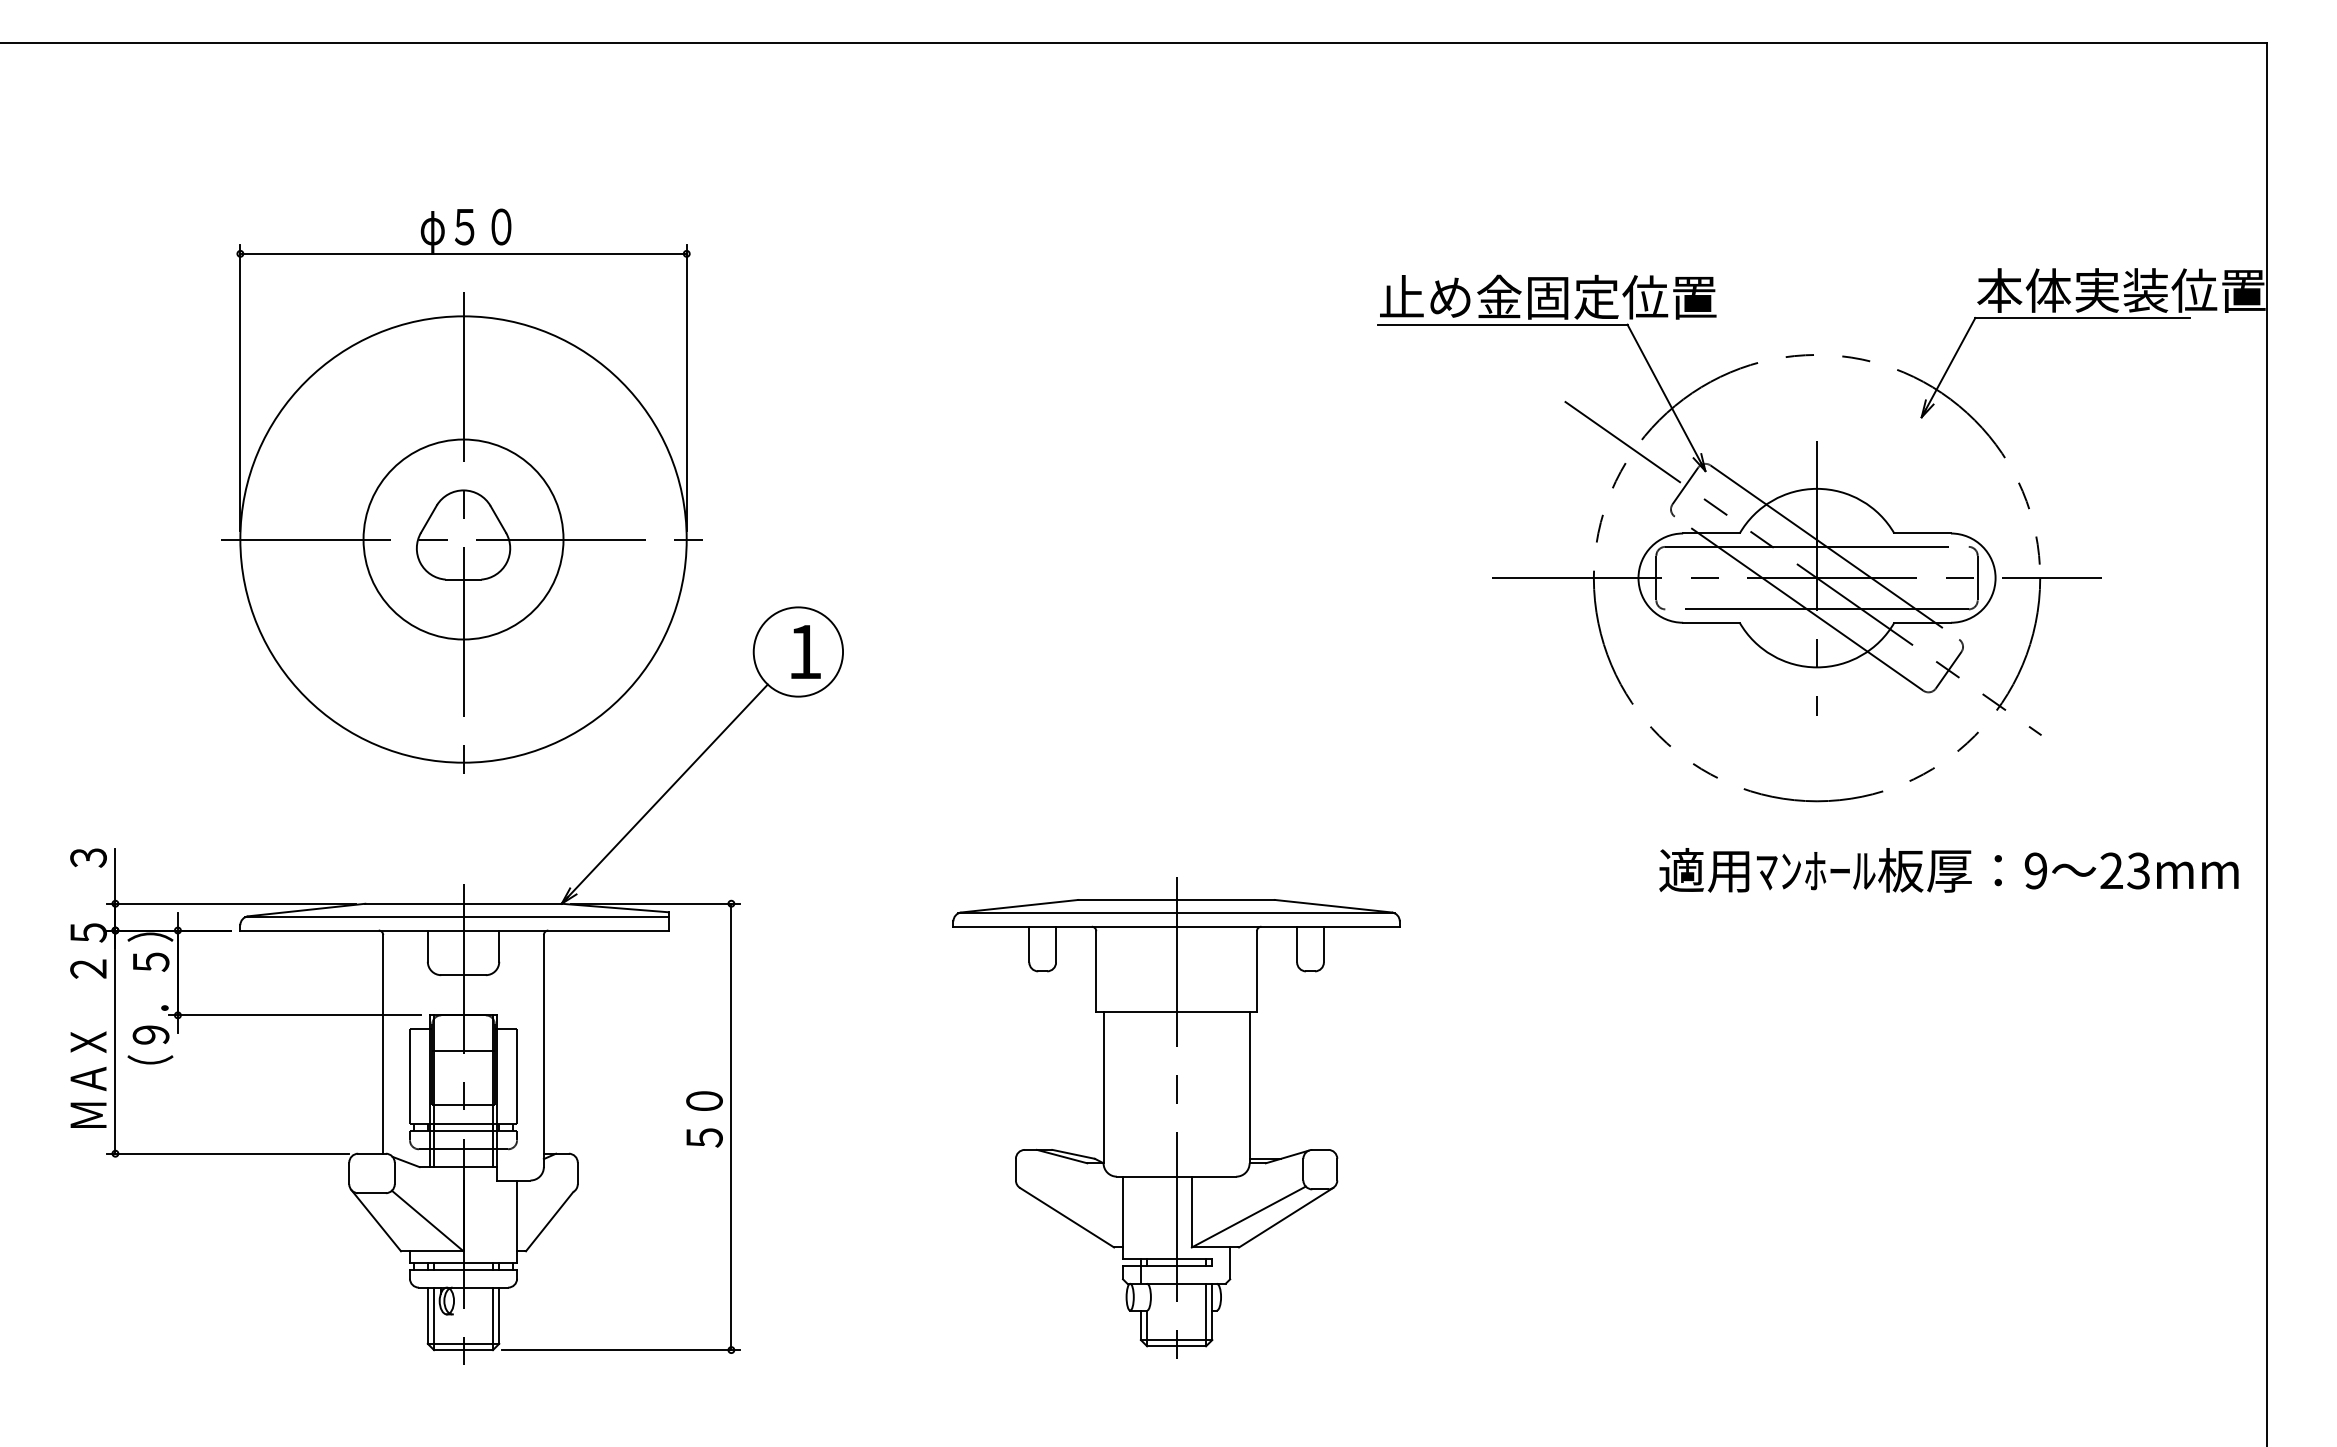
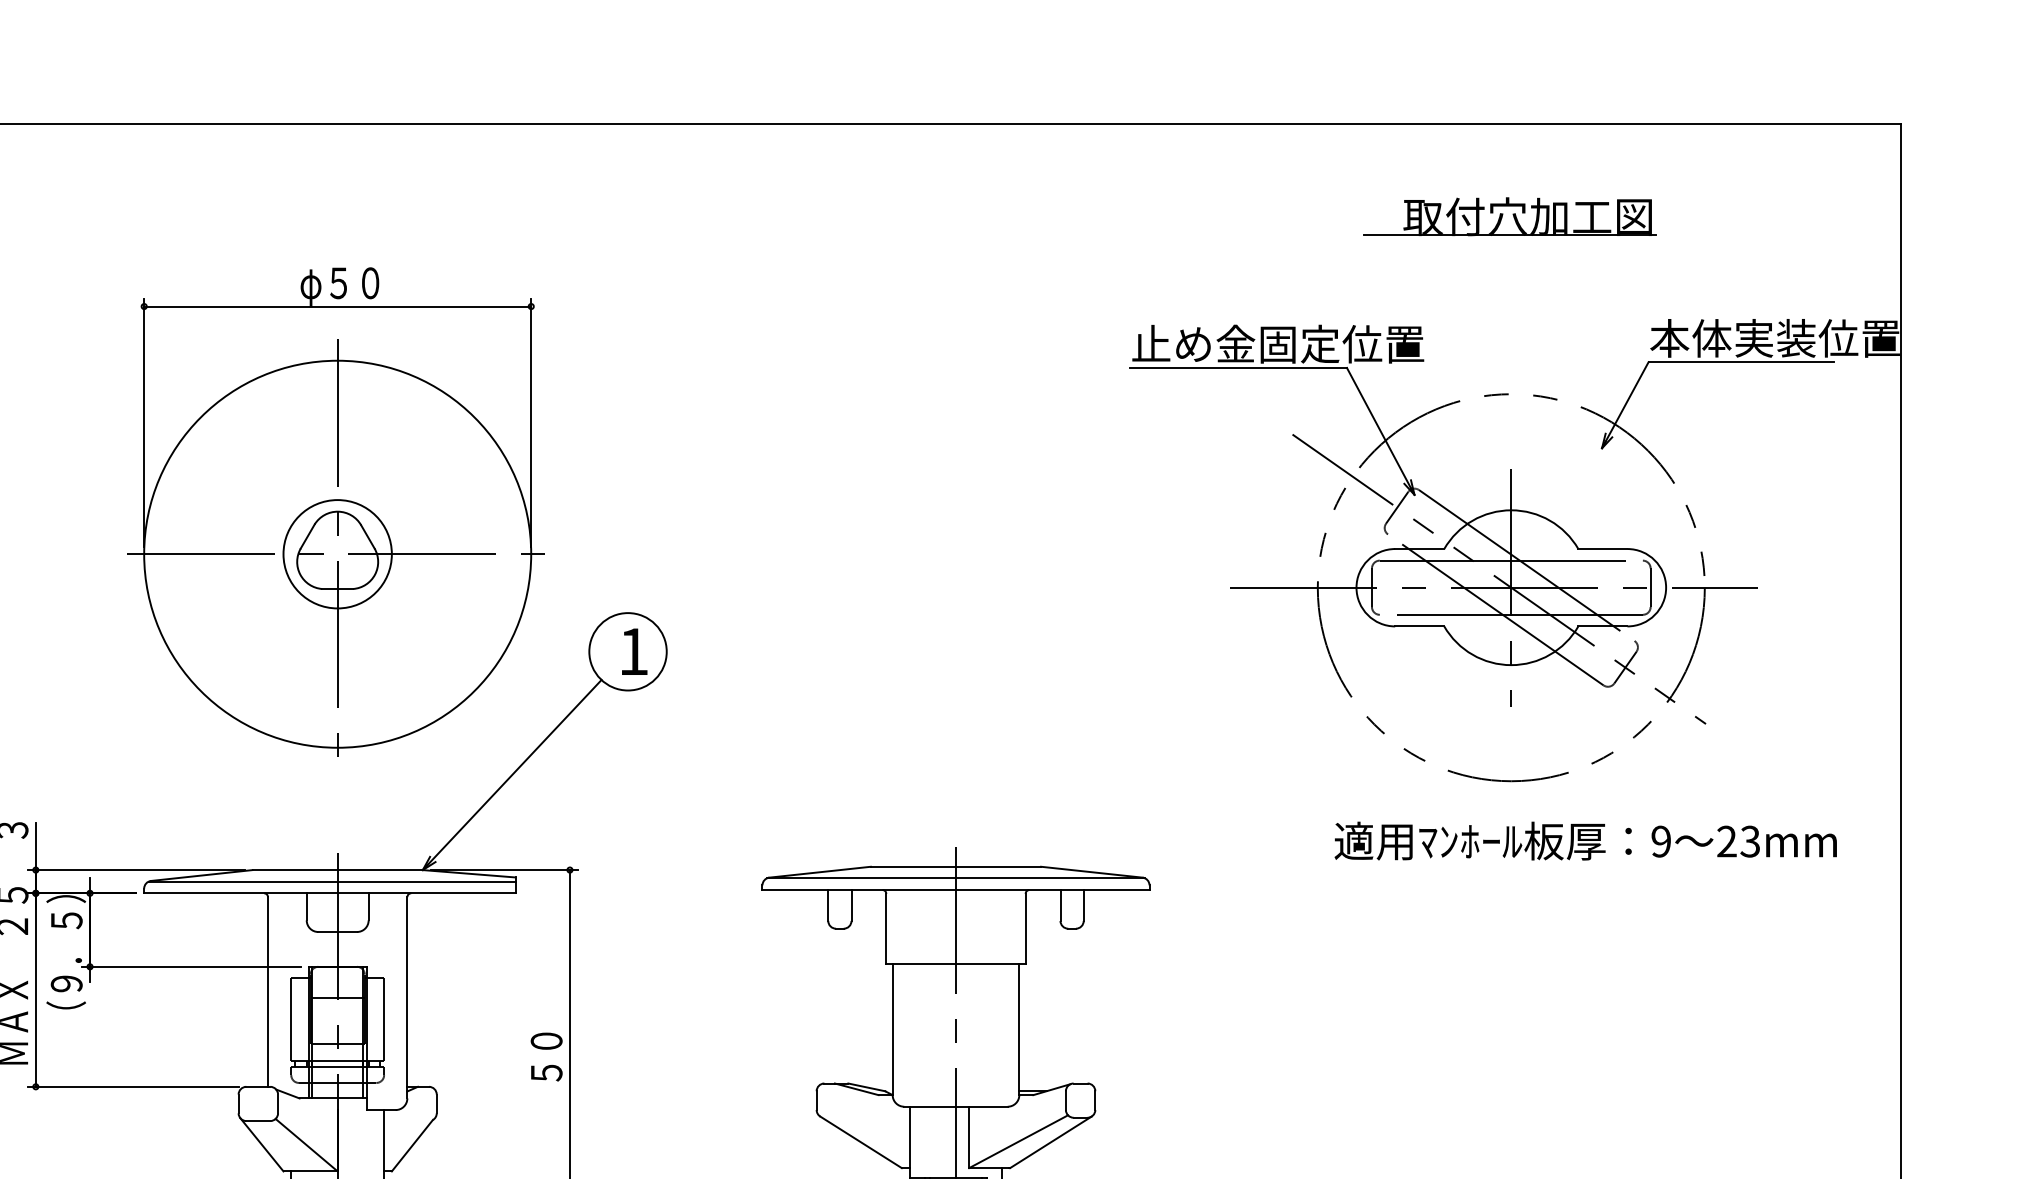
part: (1815, 149) -> (1509, 216), added
circle: (463, 539) -> (337, 554), size x0.62
text: (1948, 870) -> (1585, 841), moved

